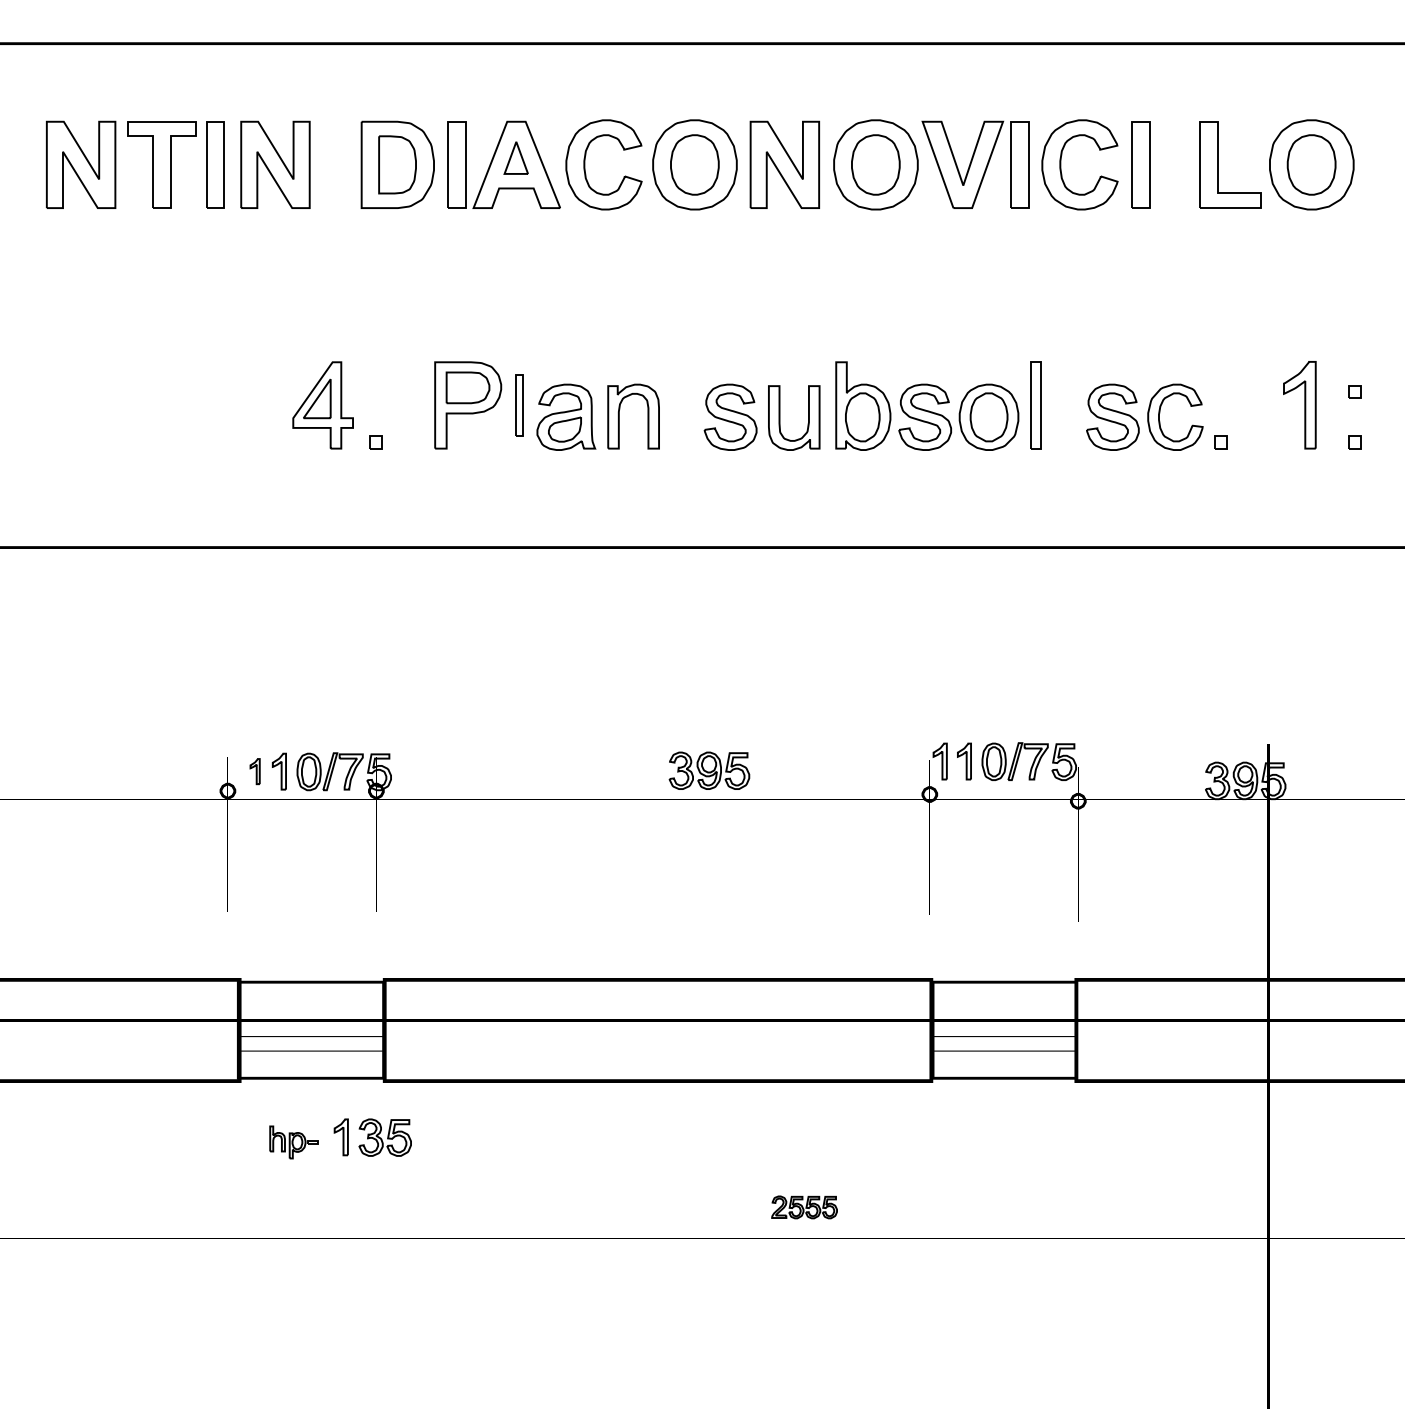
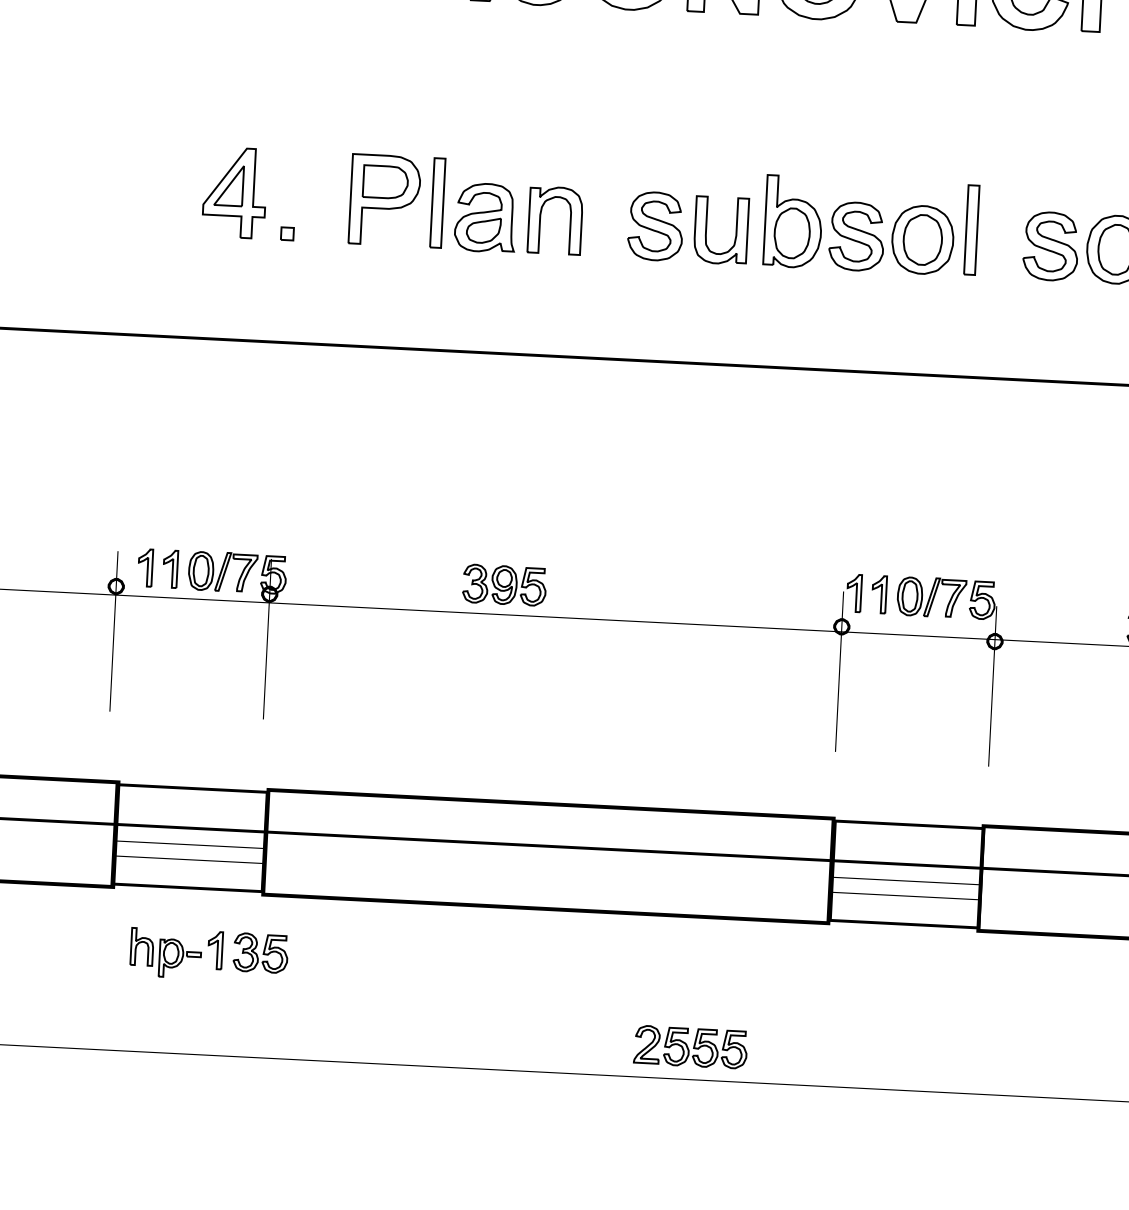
part: (519, 405) -> (437, 203), size x1.43
part: (709, 770) -> (504, 584), moved
part: (254, 771) -> (144, 567), size x1.43
part: (293, 1142) -> (165, 953), size x1.43
part: (804, 1207) -> (690, 1047), size x1.67

